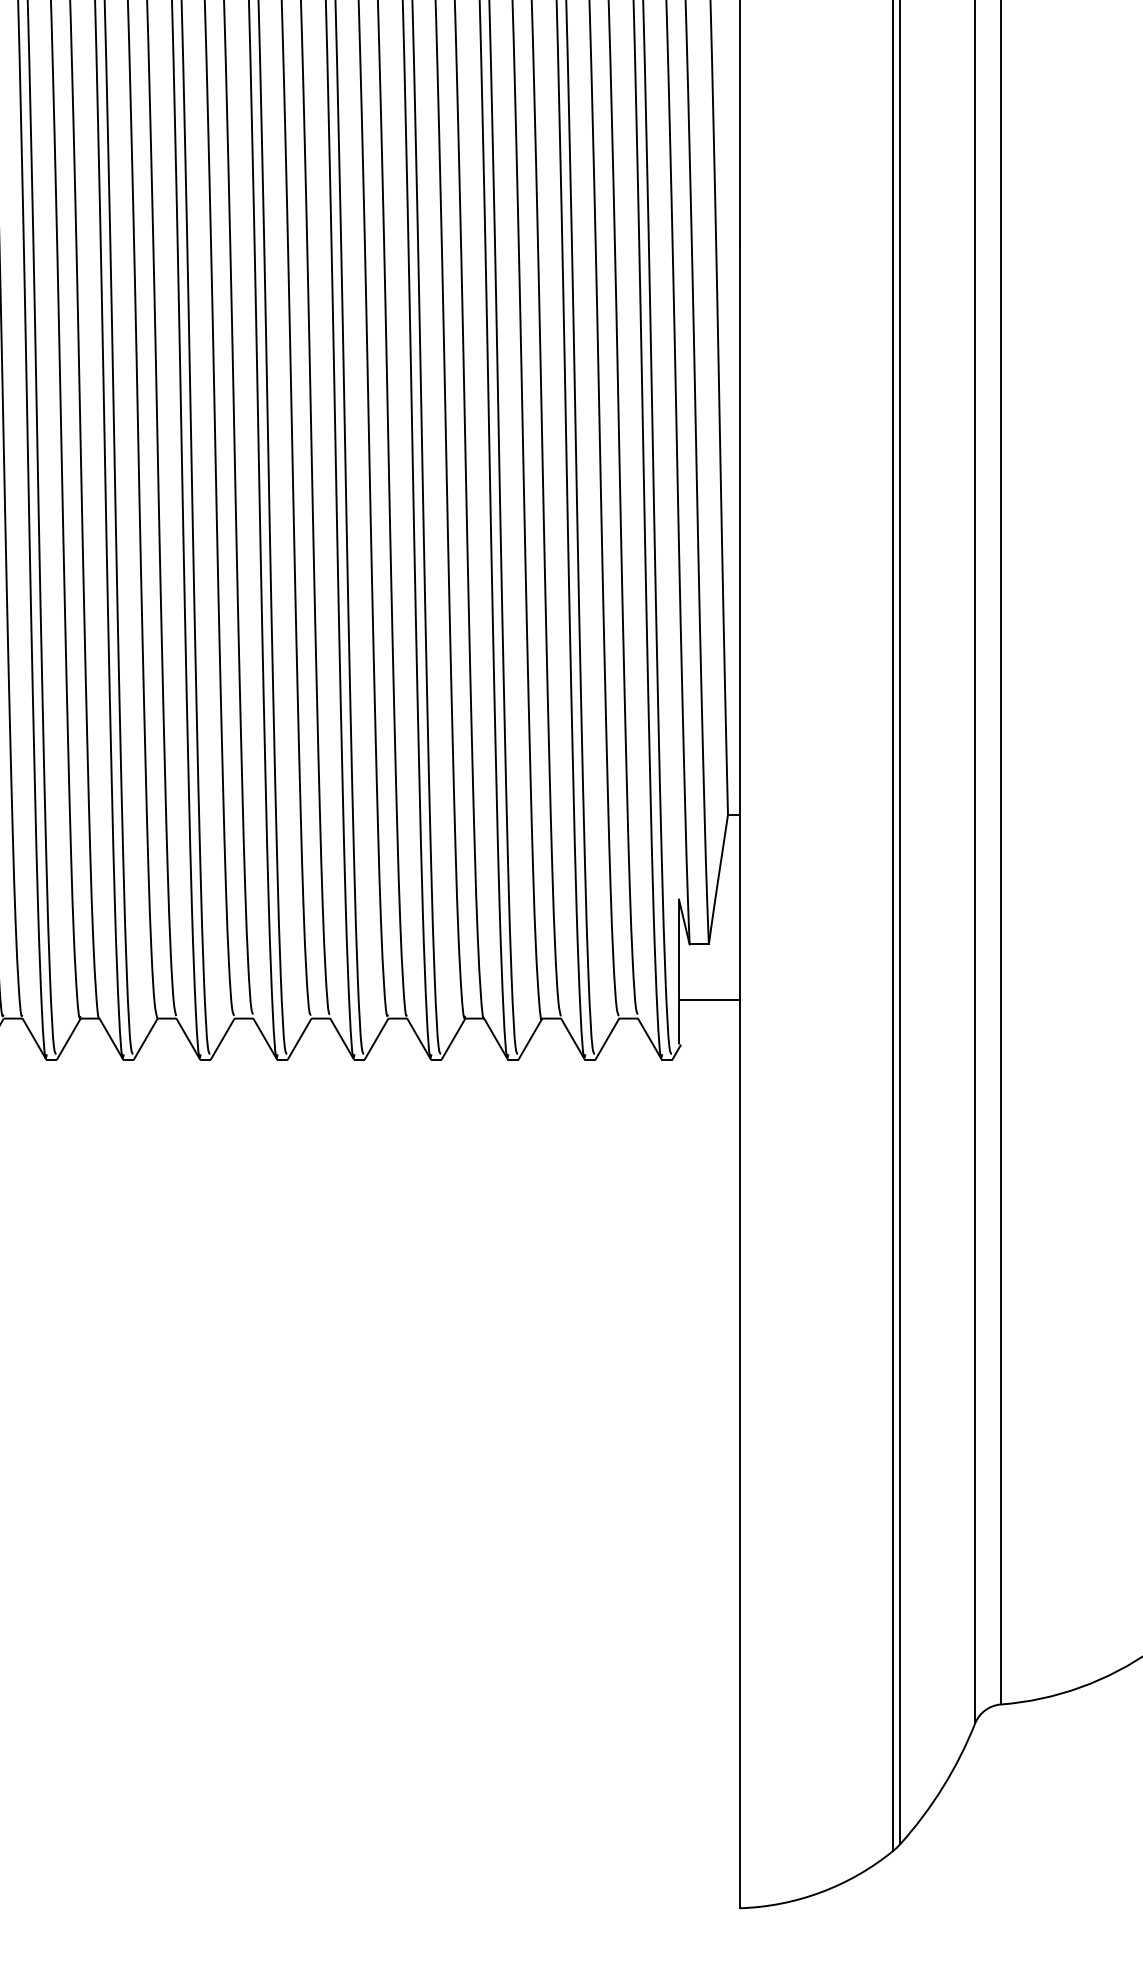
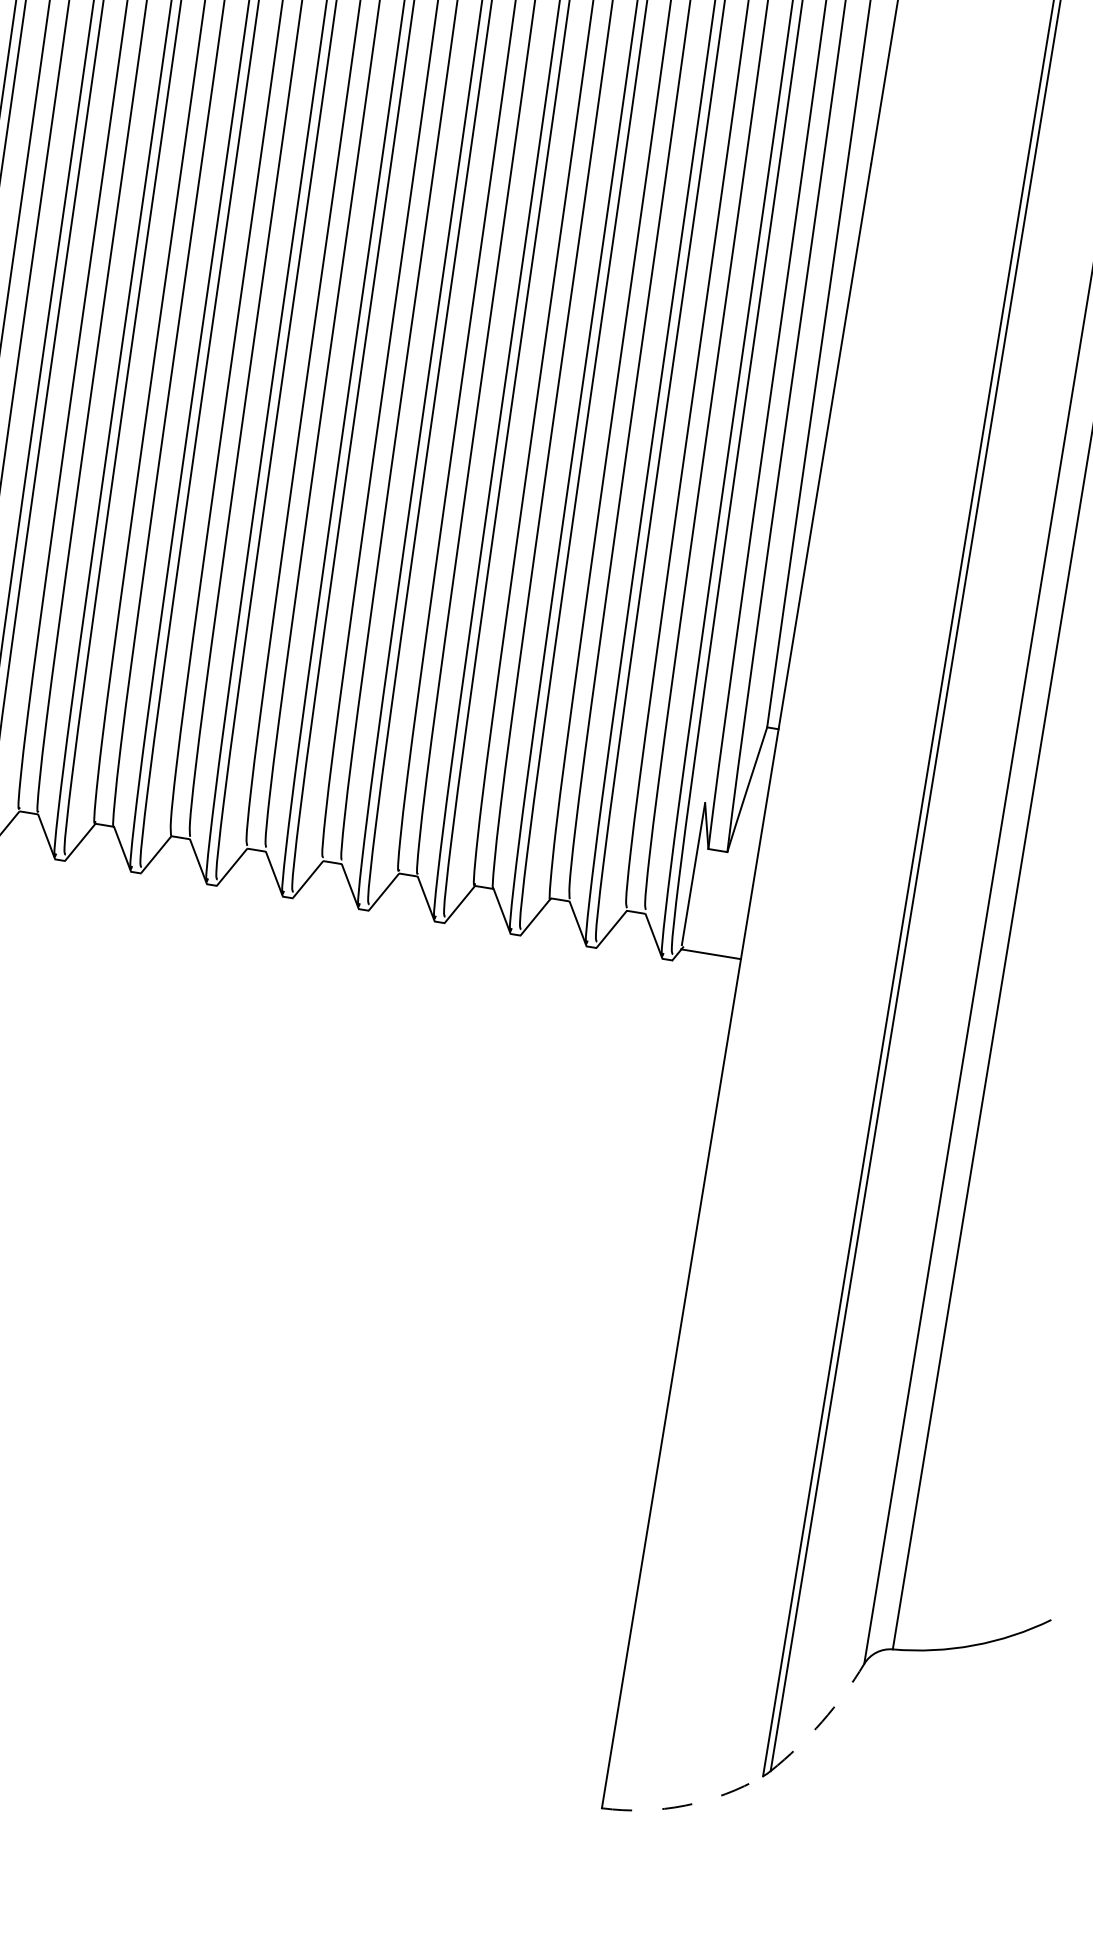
line: (709, 999) -> (711, 953), moved
arc: (942, 1787) -> (821, 1721), solid -> dashed
arc: (821, 1892) -> (685, 1805), solid -> dashed

